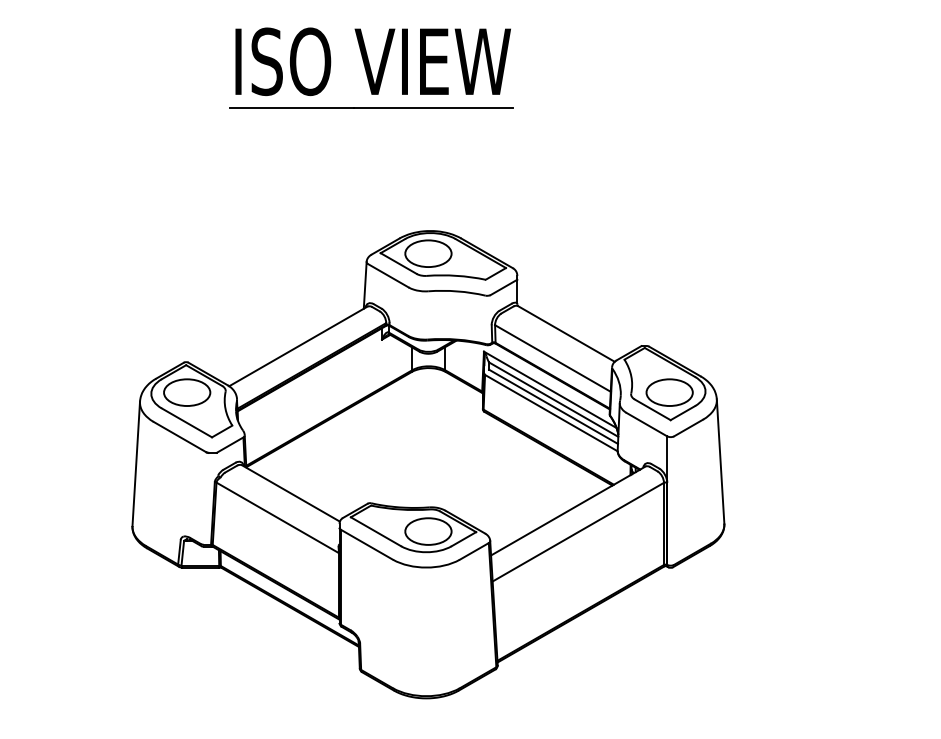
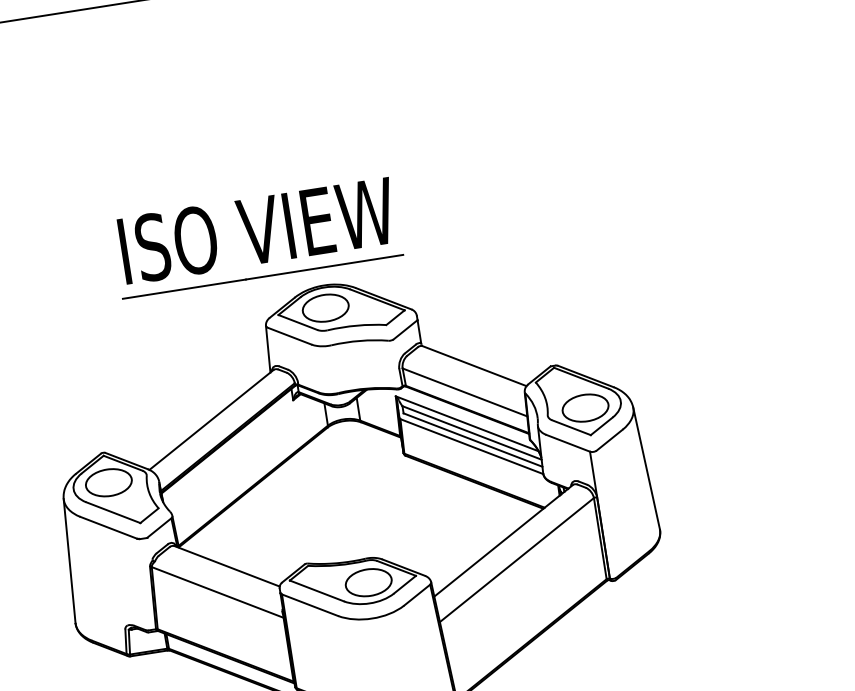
part: (371, 67) -> (256, 236), moved

